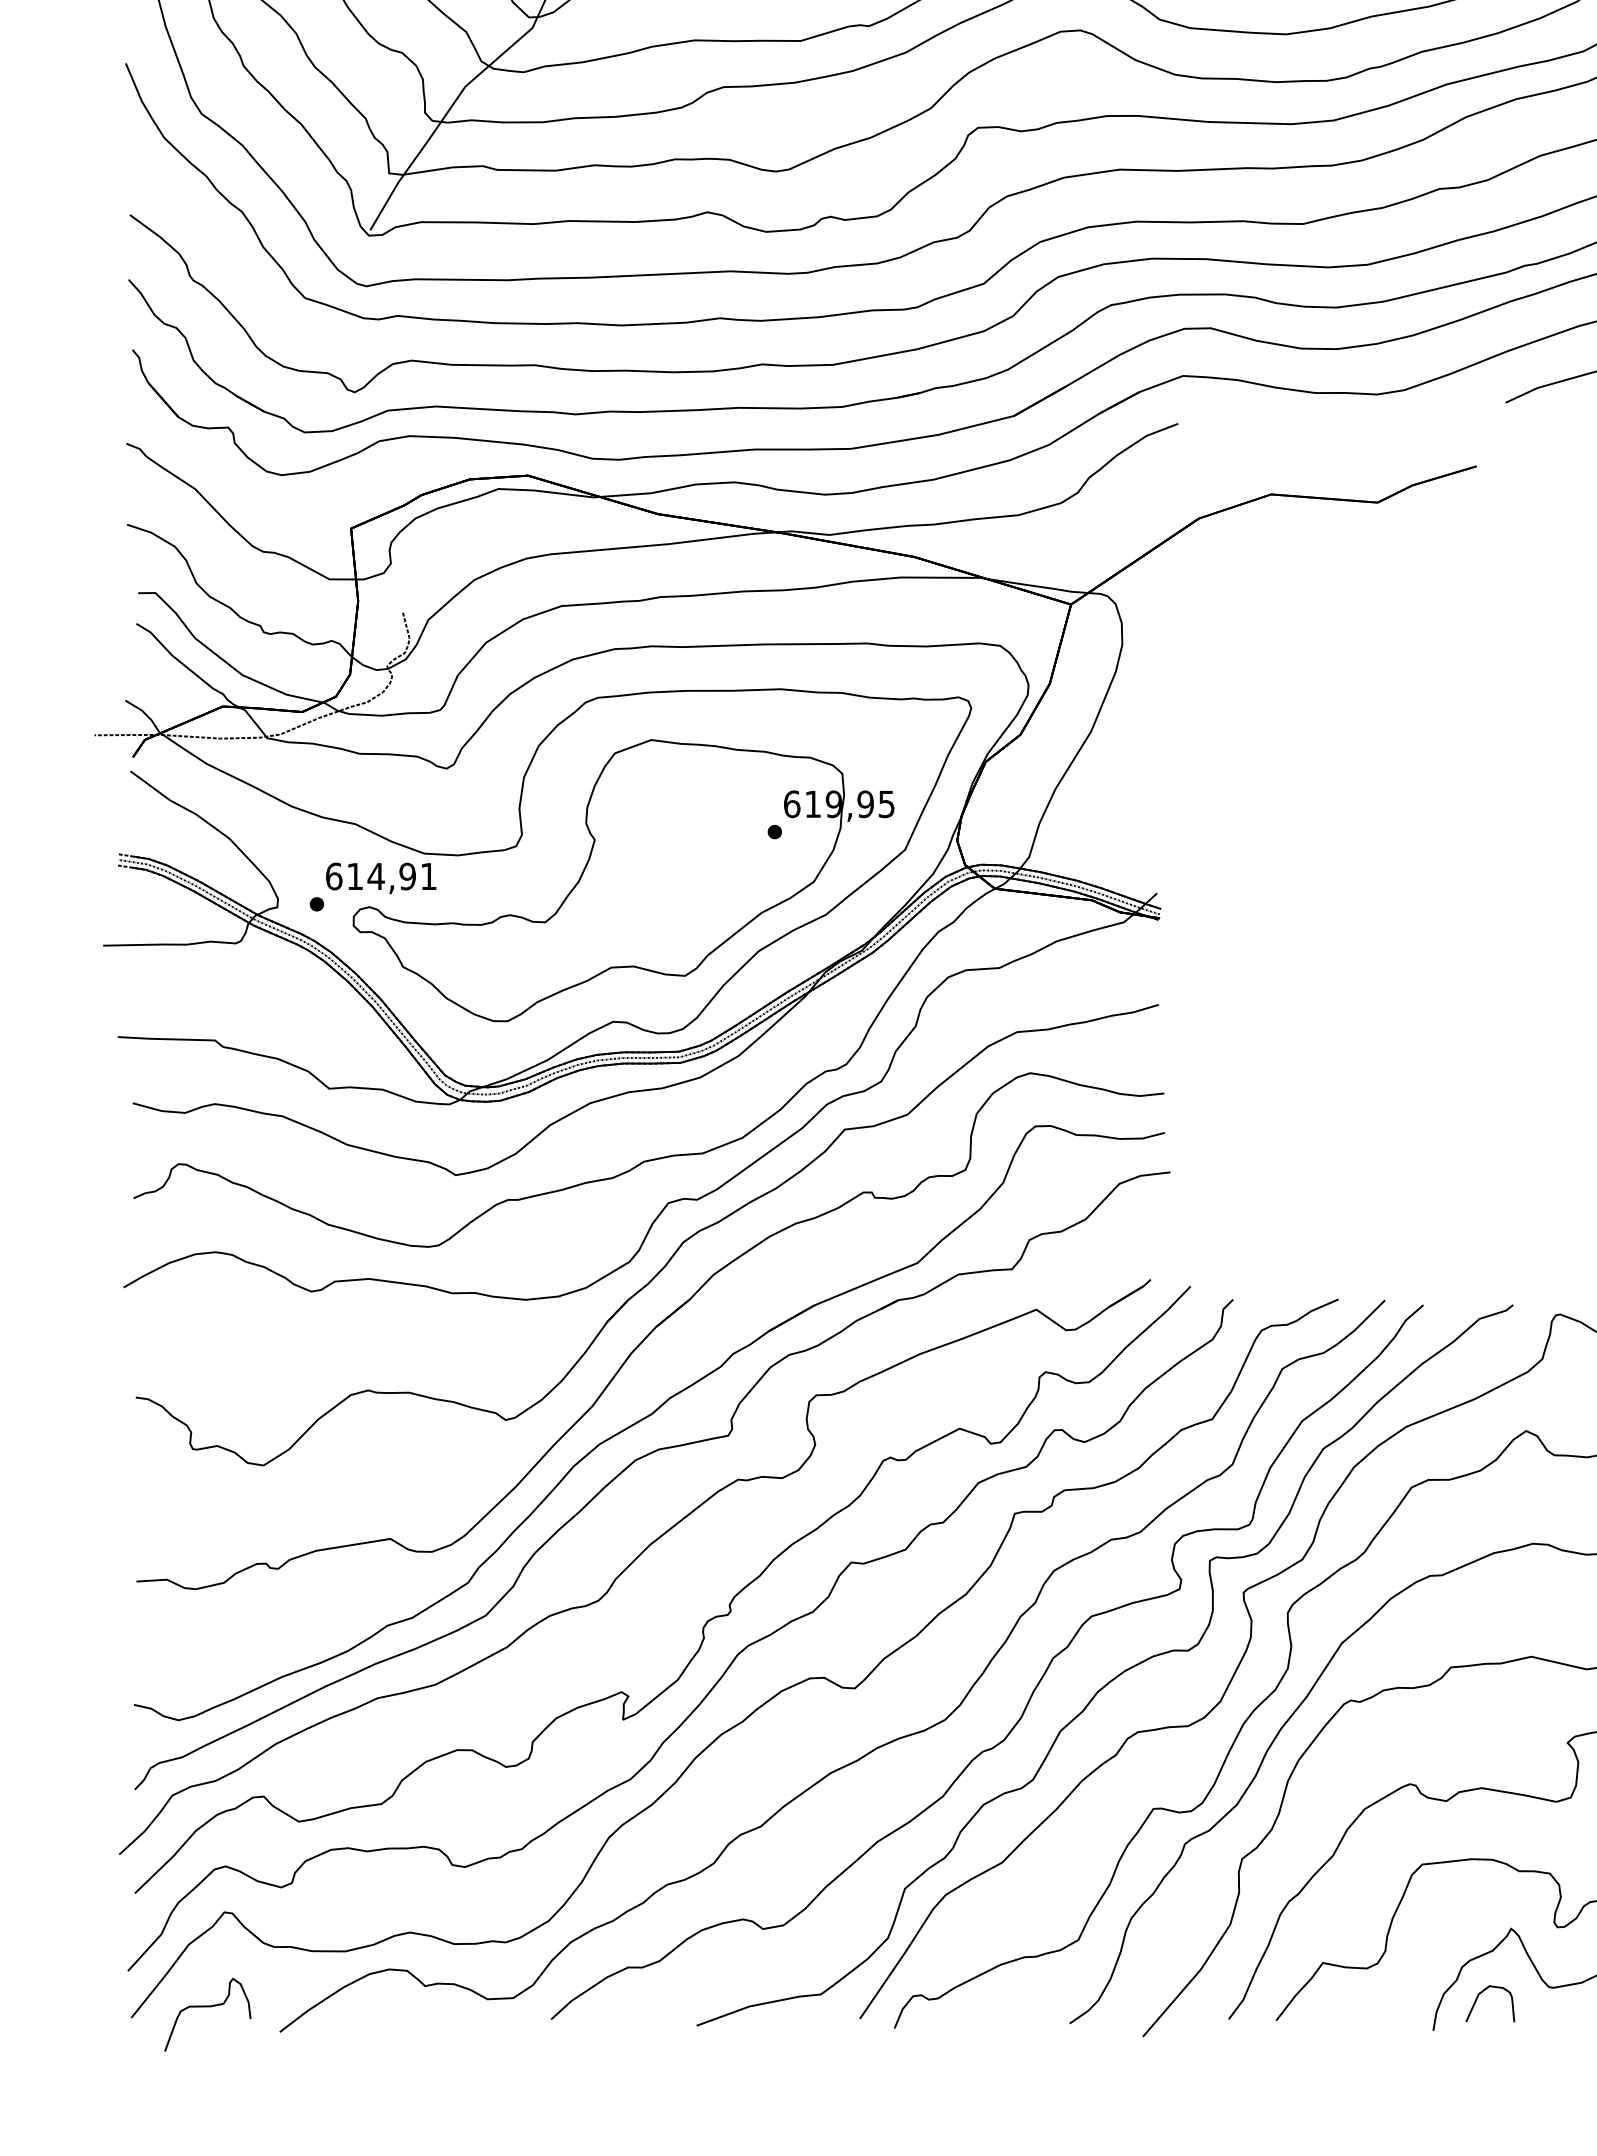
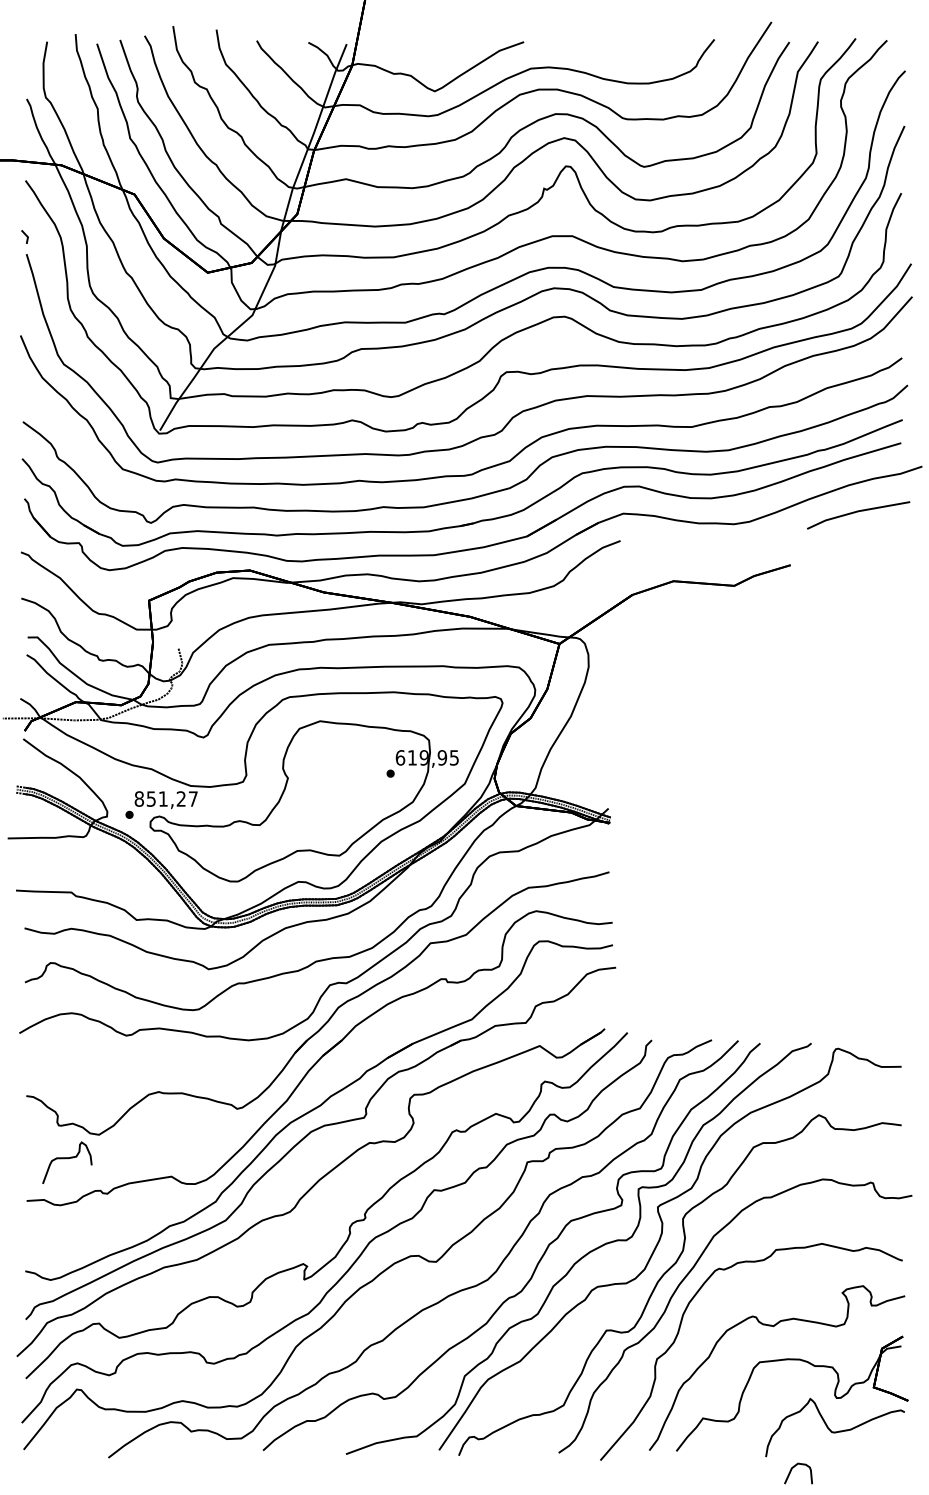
text: (379, 875) -> (165, 798), 614,91 -> 851,27
part: (1481, 1994) -> (793, 1468), moved
curve: (208, 2008) -> (67, 1159), moved

